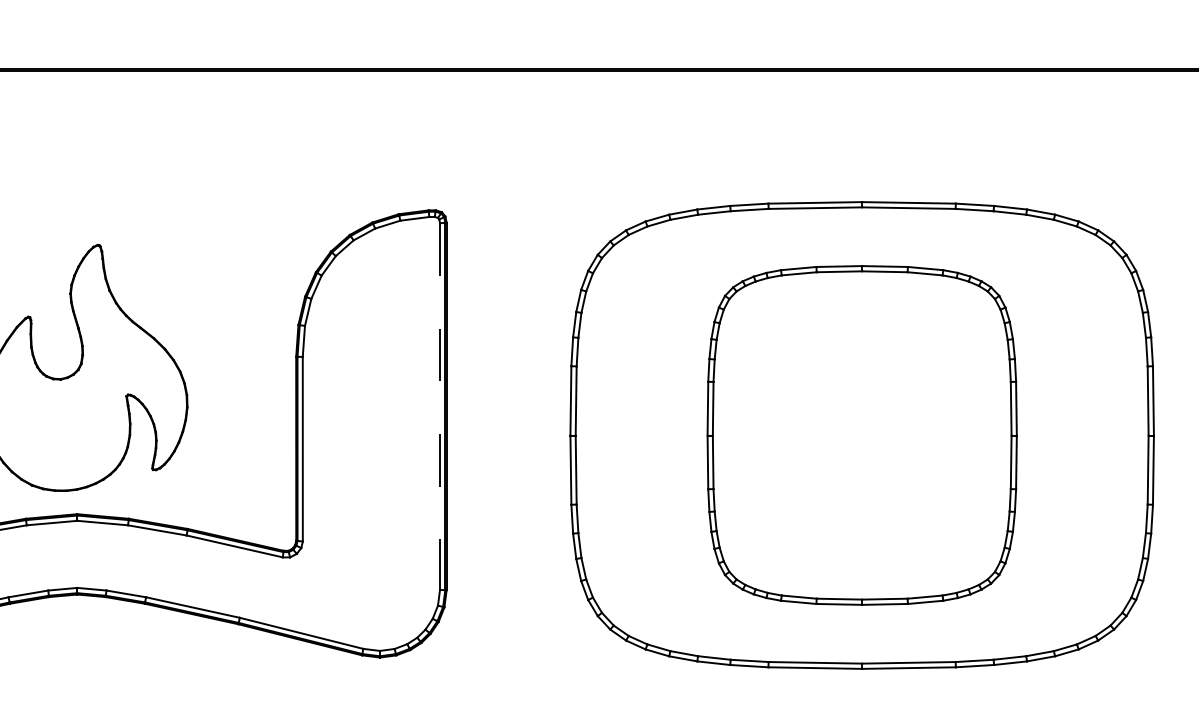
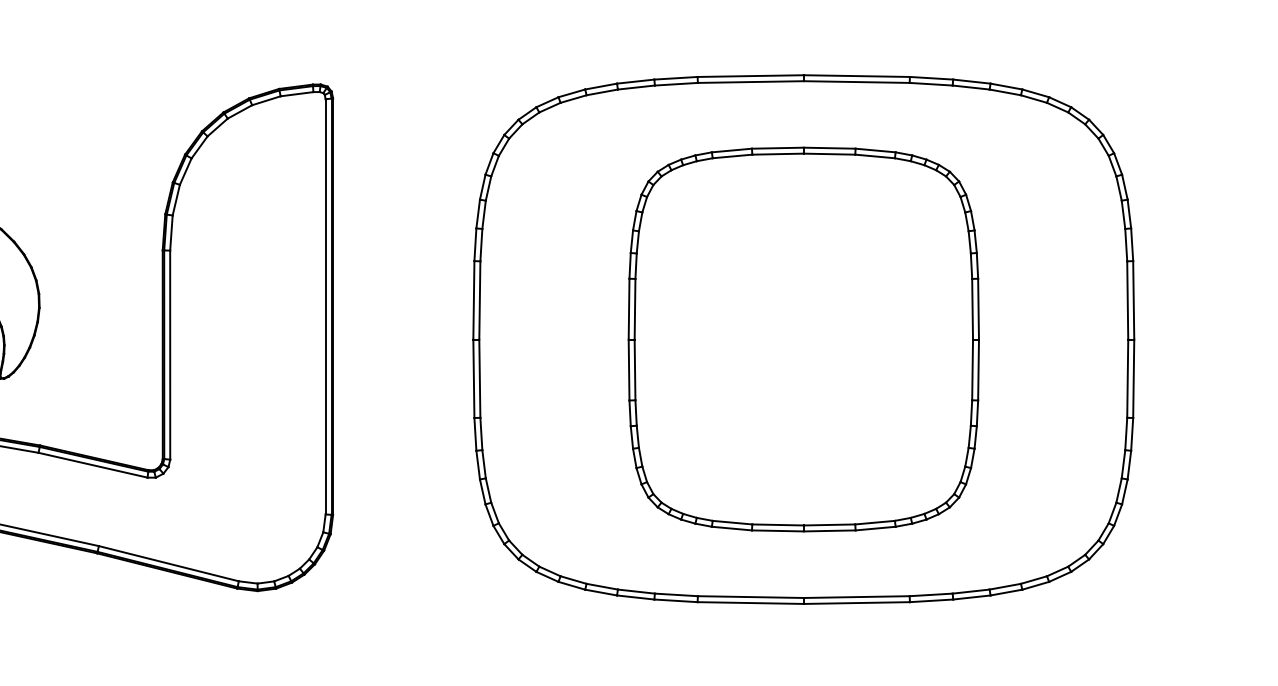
line: (440, 407) -> (326, 307), dashed -> solid

